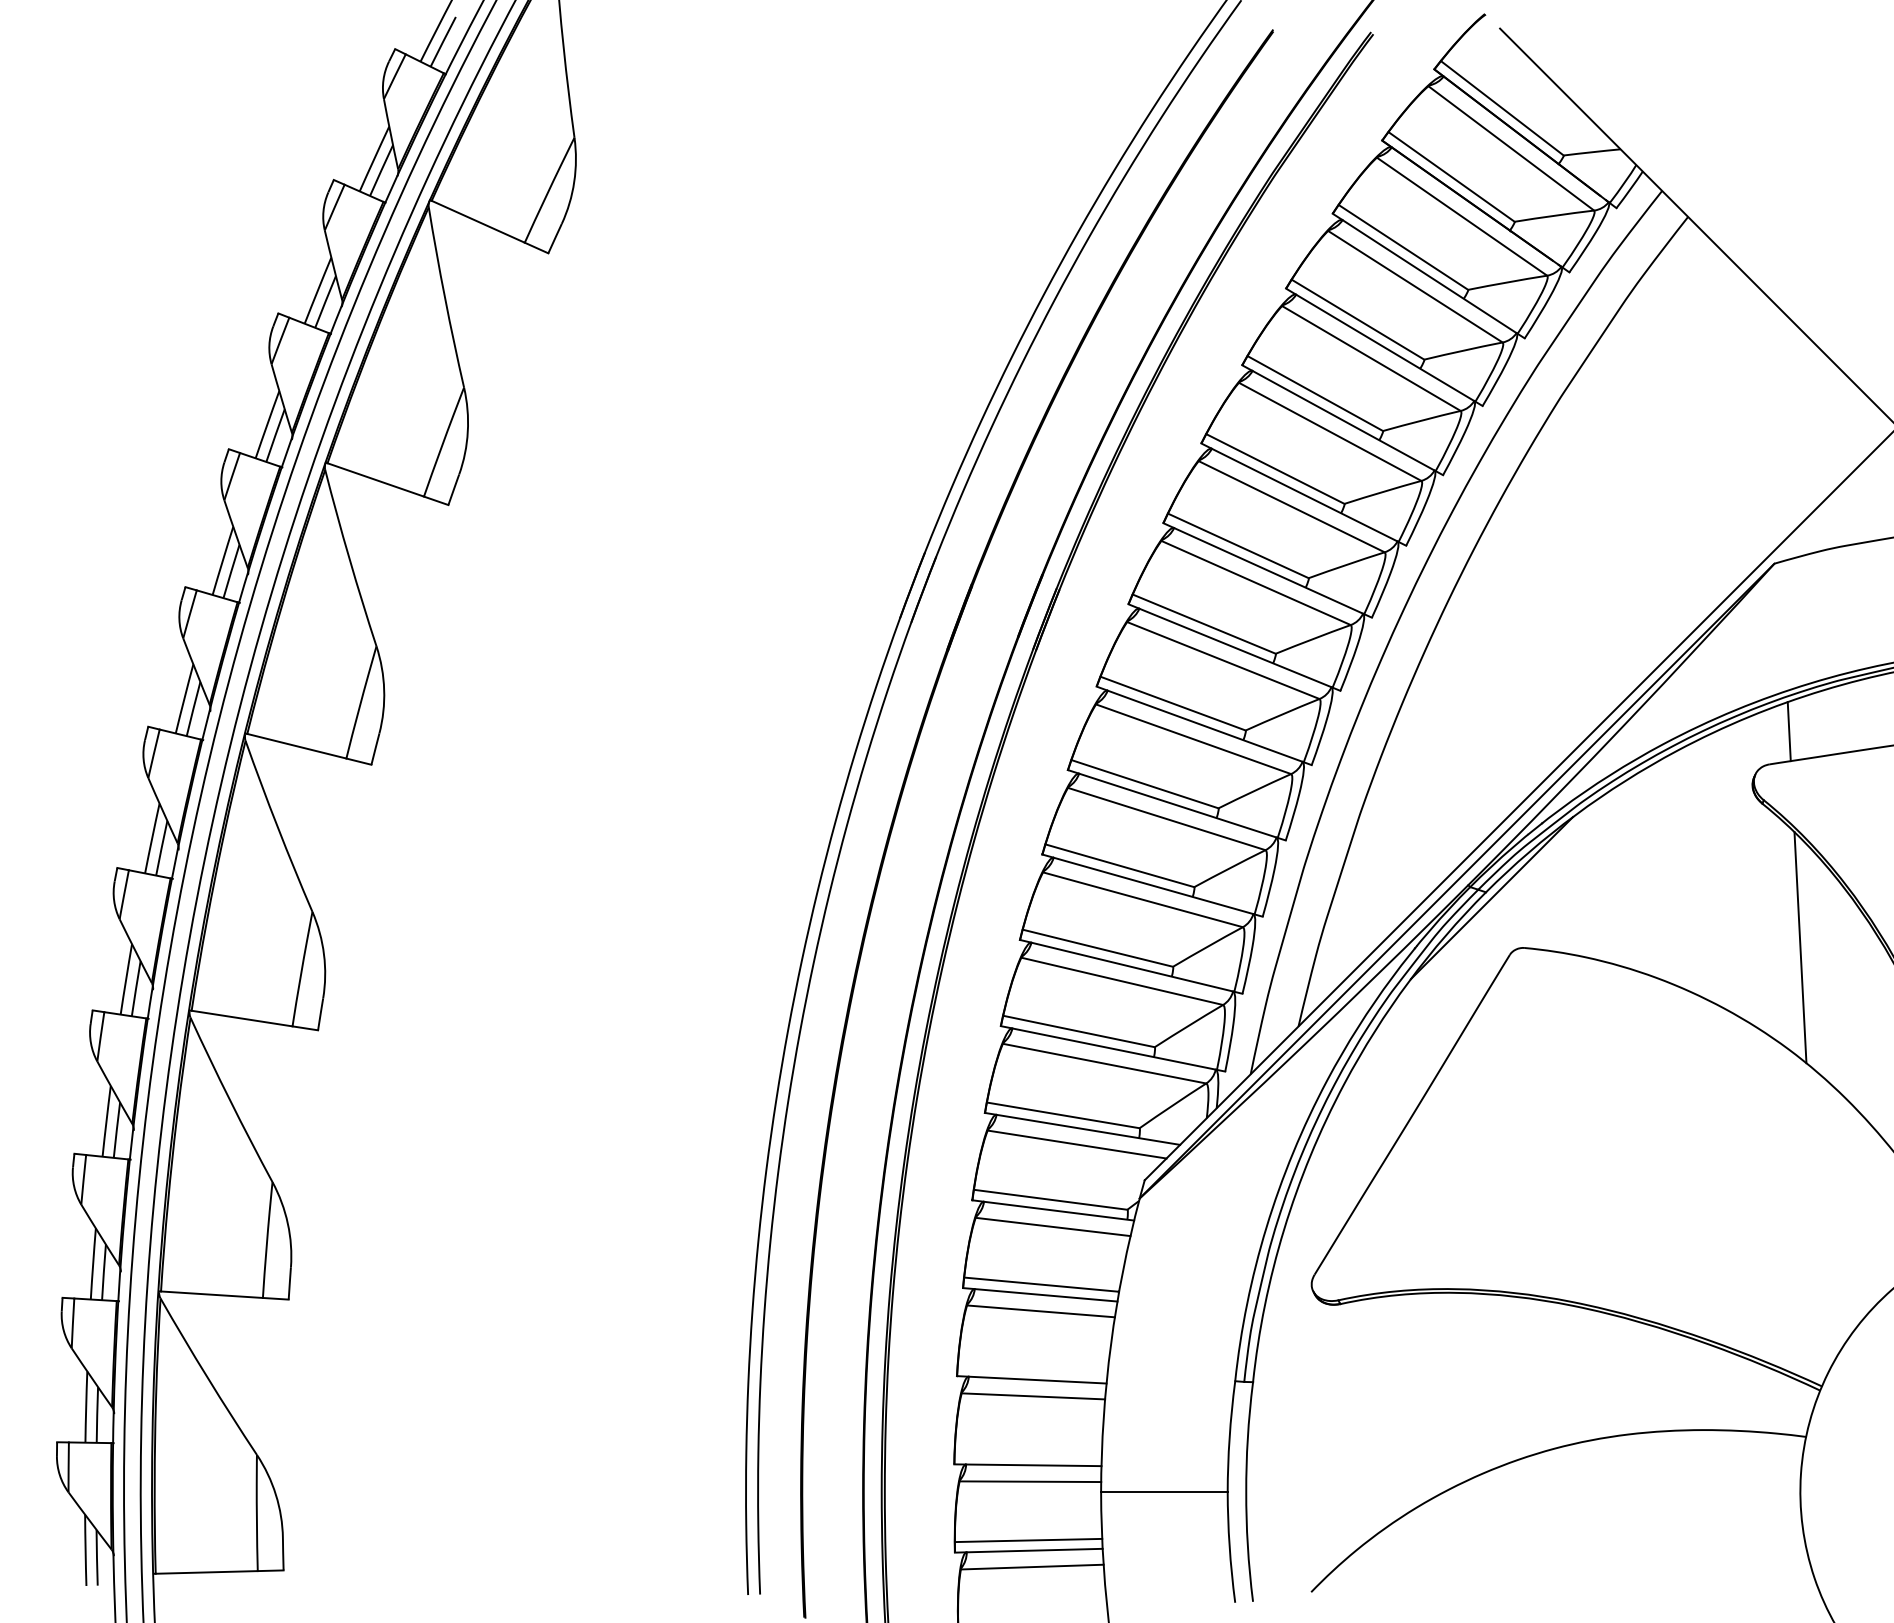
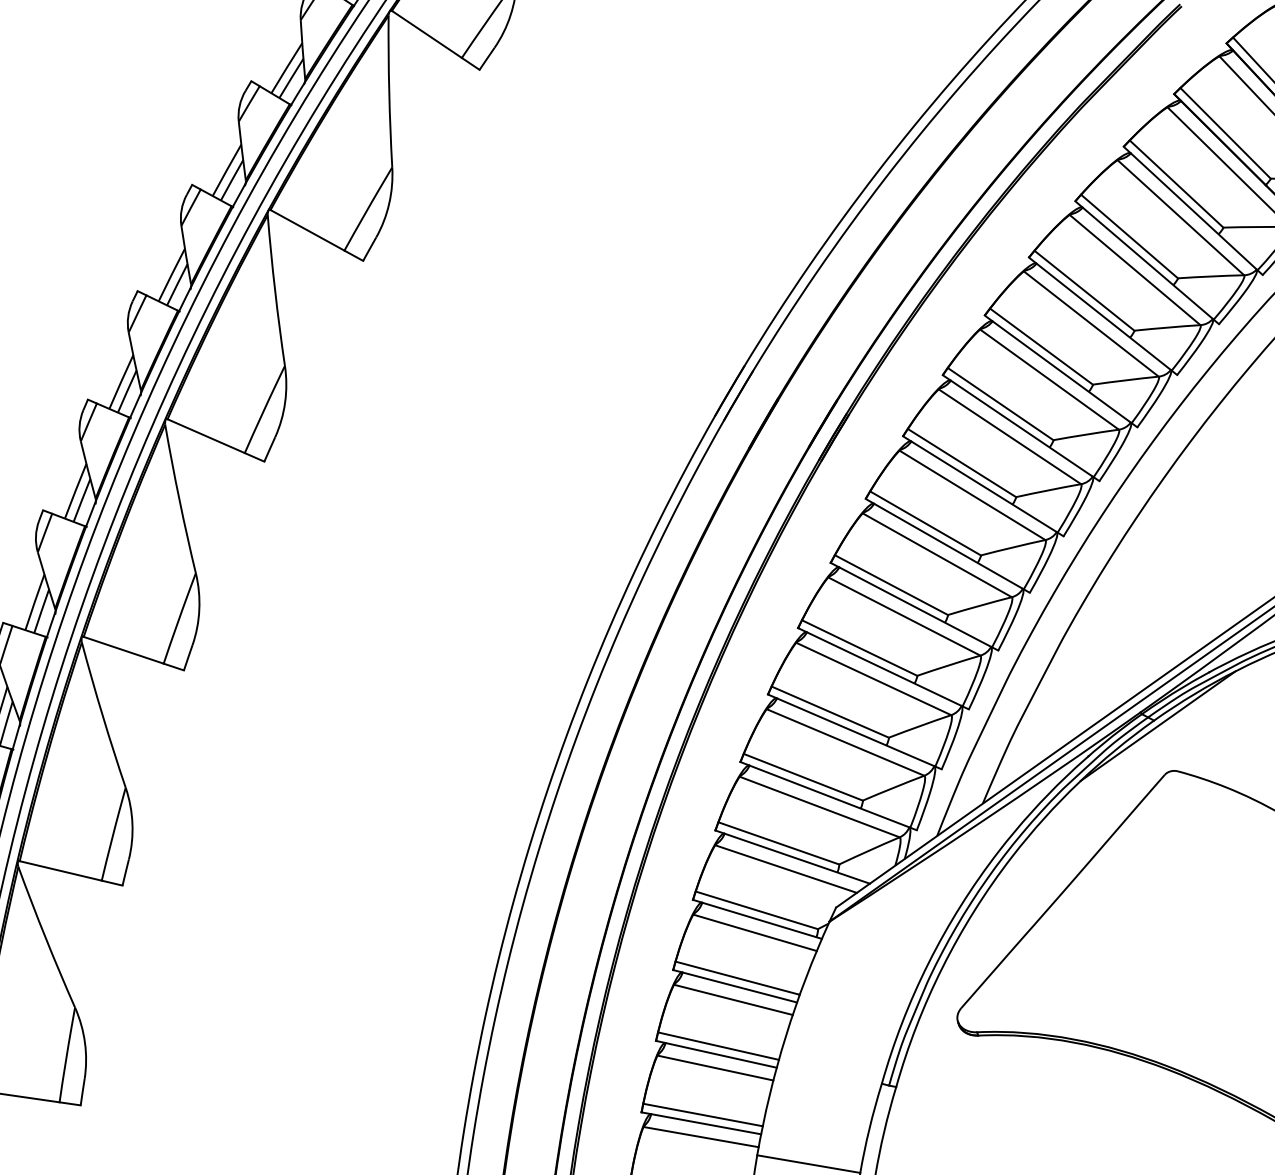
line: (1032, 1369) -> (718, 1046), added
line: (1027, 1454) -> (702, 1114), added

